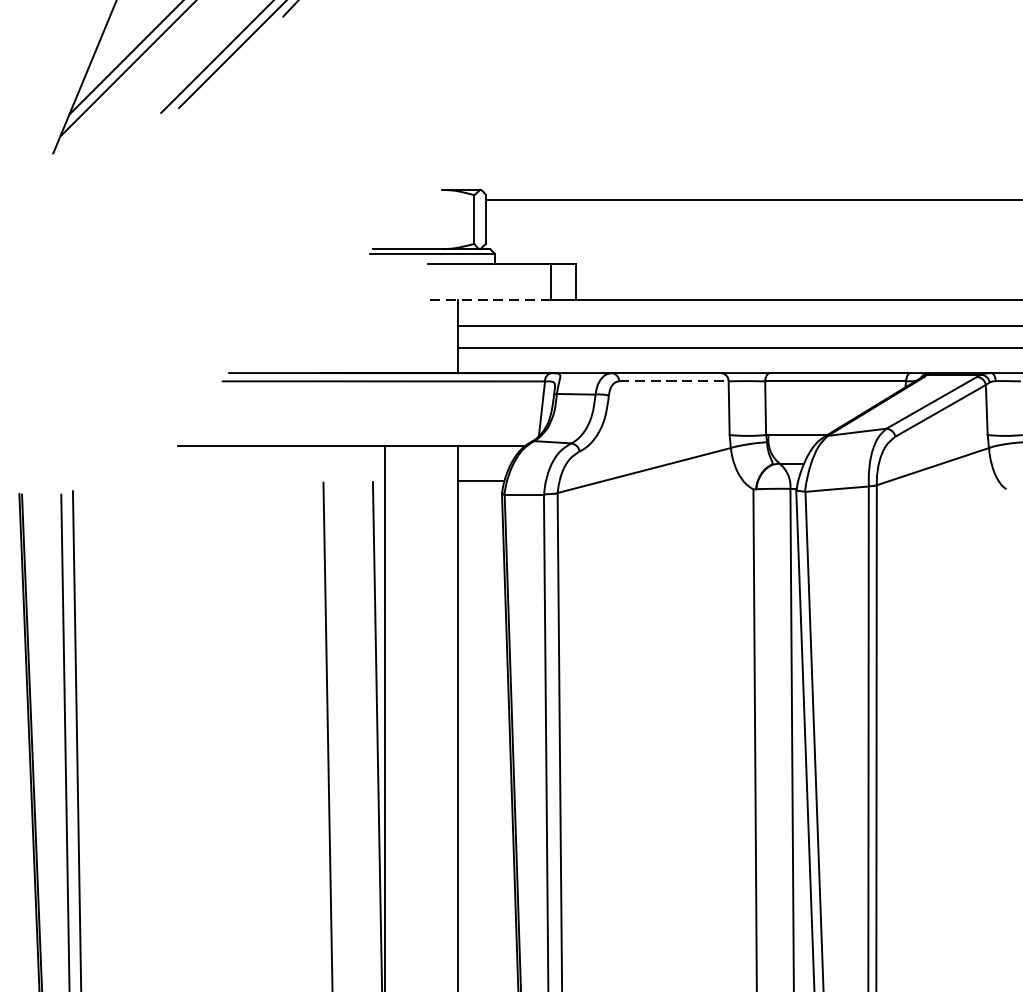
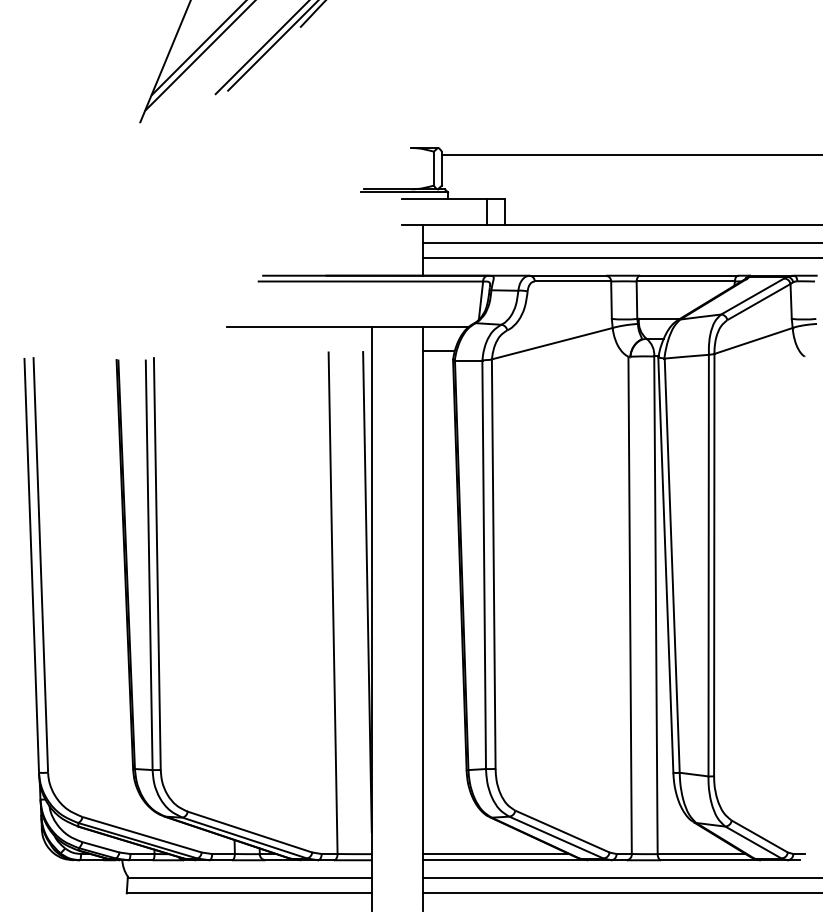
line: (489, 299) -> (444, 224), dashed -> solid
line: (674, 381) -> (573, 281), dashed -> solid

